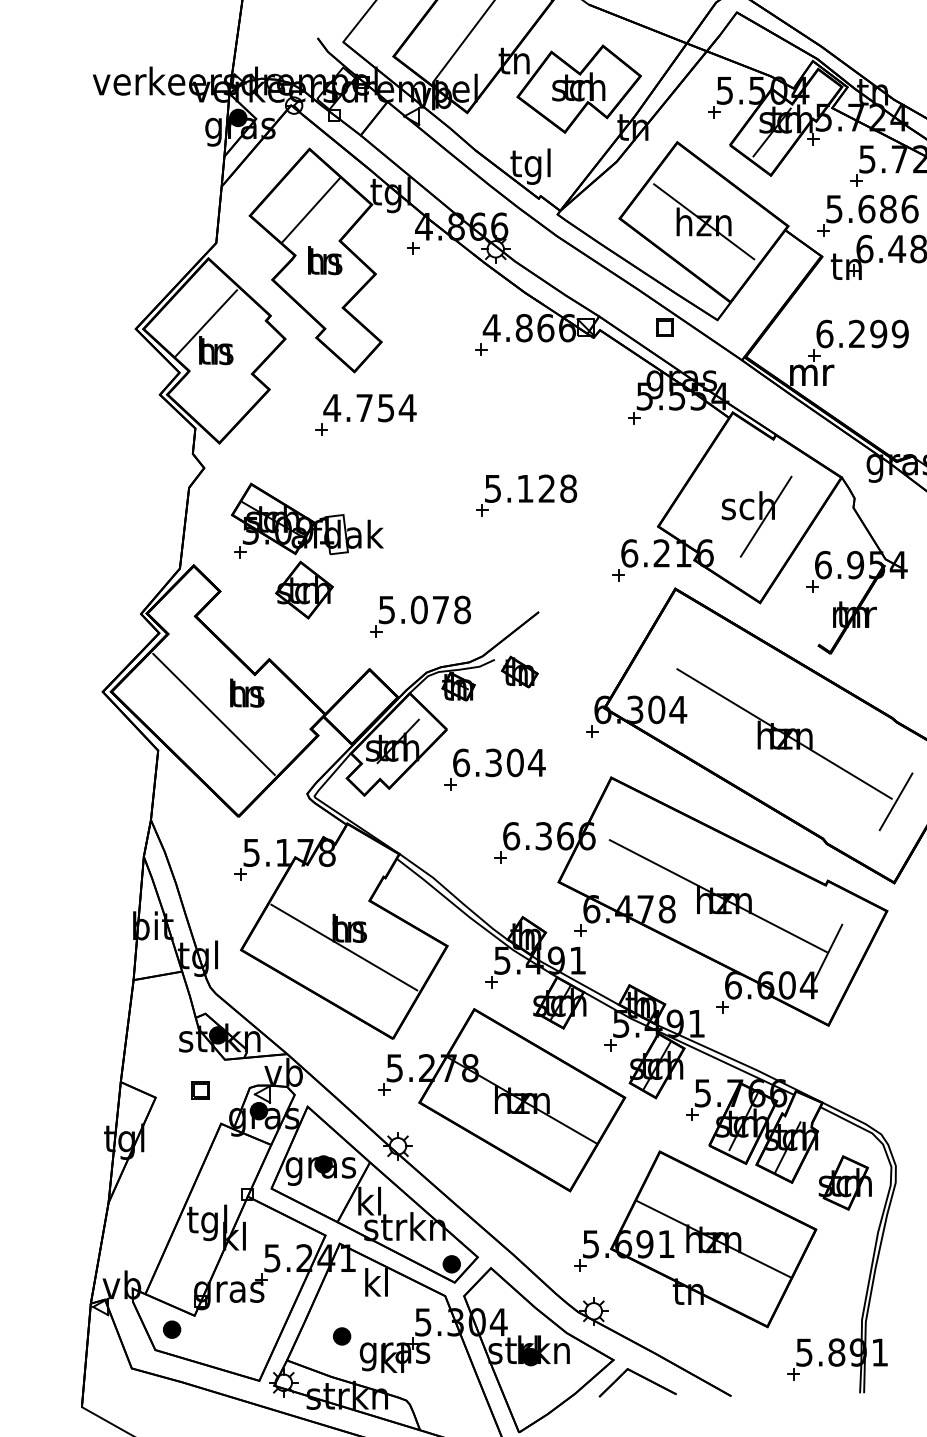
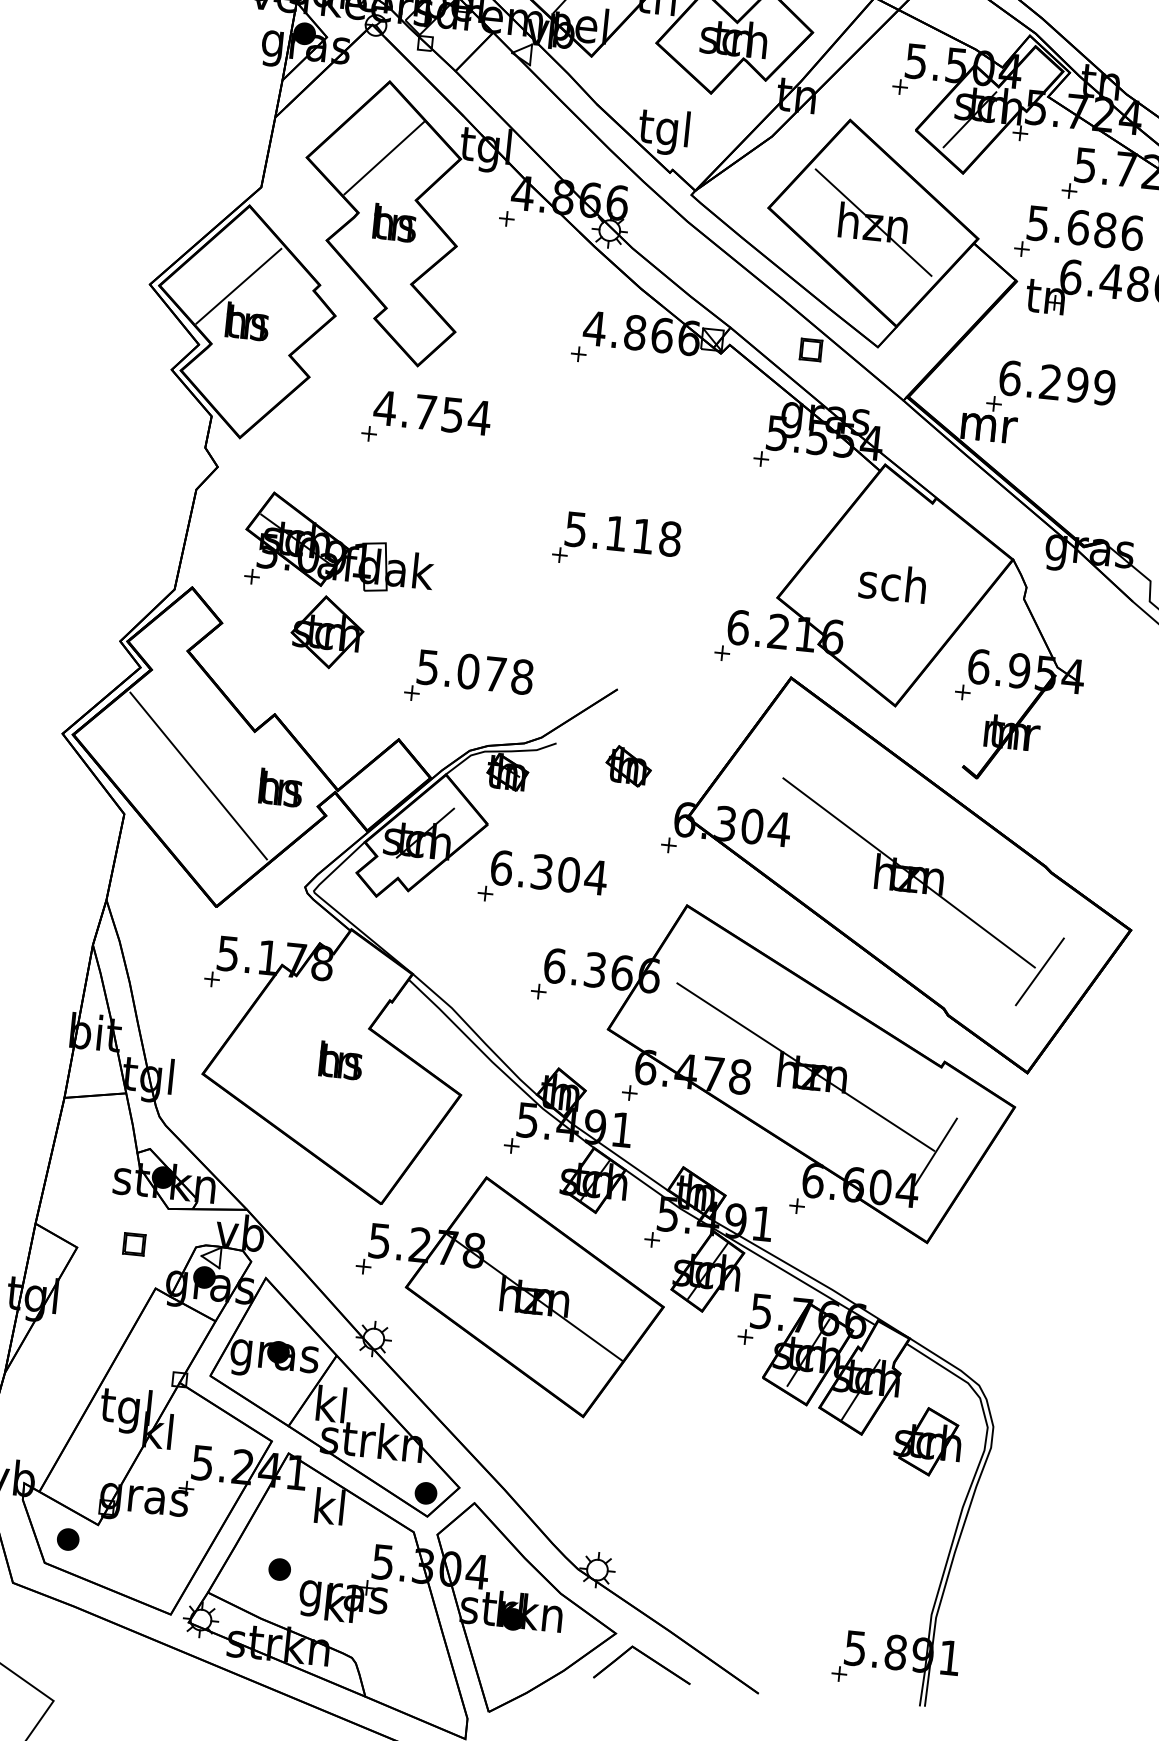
text: (546, 488) -> (642, 535), 5.128 -> 5.118
line: (765, 516) -> (912, 598), removed
part: (519, 671) -> (628, 765), moved
text: (247, 692) -> (281, 787), moved
line: (344, 947) -> (332, 1083), removed
part: (695, 1239) -> (733, 1493), removed

